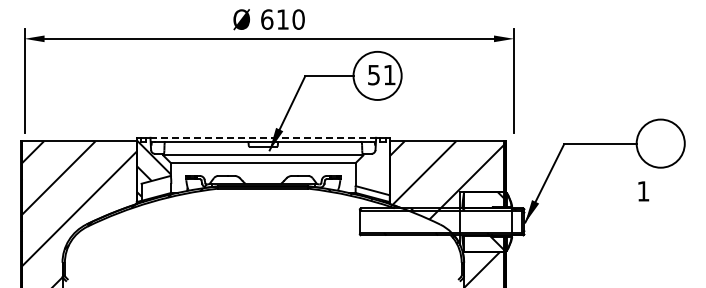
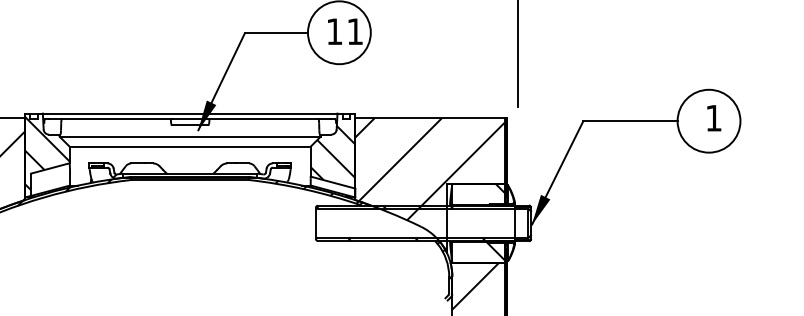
text: (373, 75) -> (334, 32), 51 -> 11
line: (263, 137) -> (190, 113), dashed -> solid
hatch: (372, 167) -> (332, 152), added
text: (643, 191) -> (713, 118), moved

